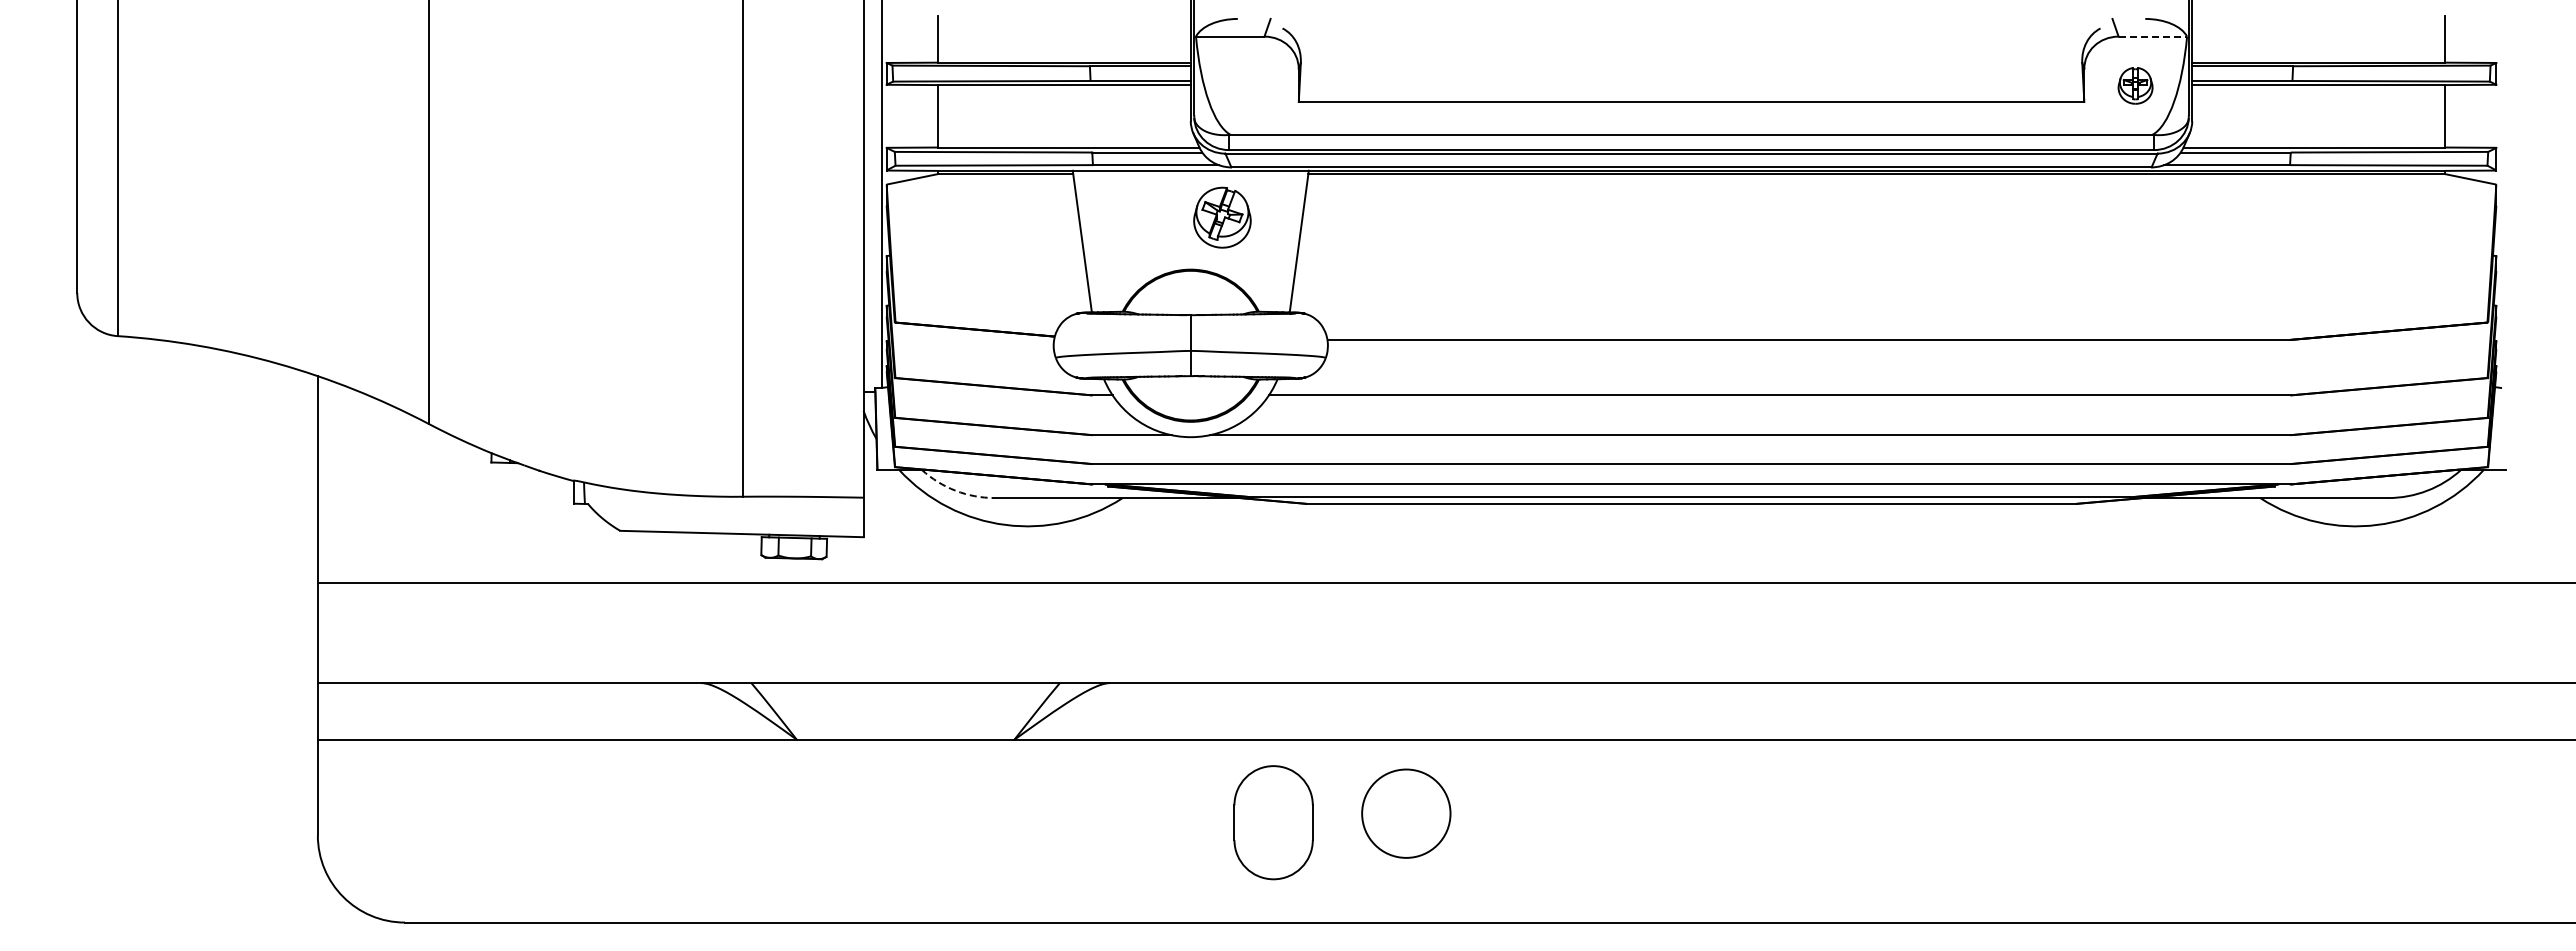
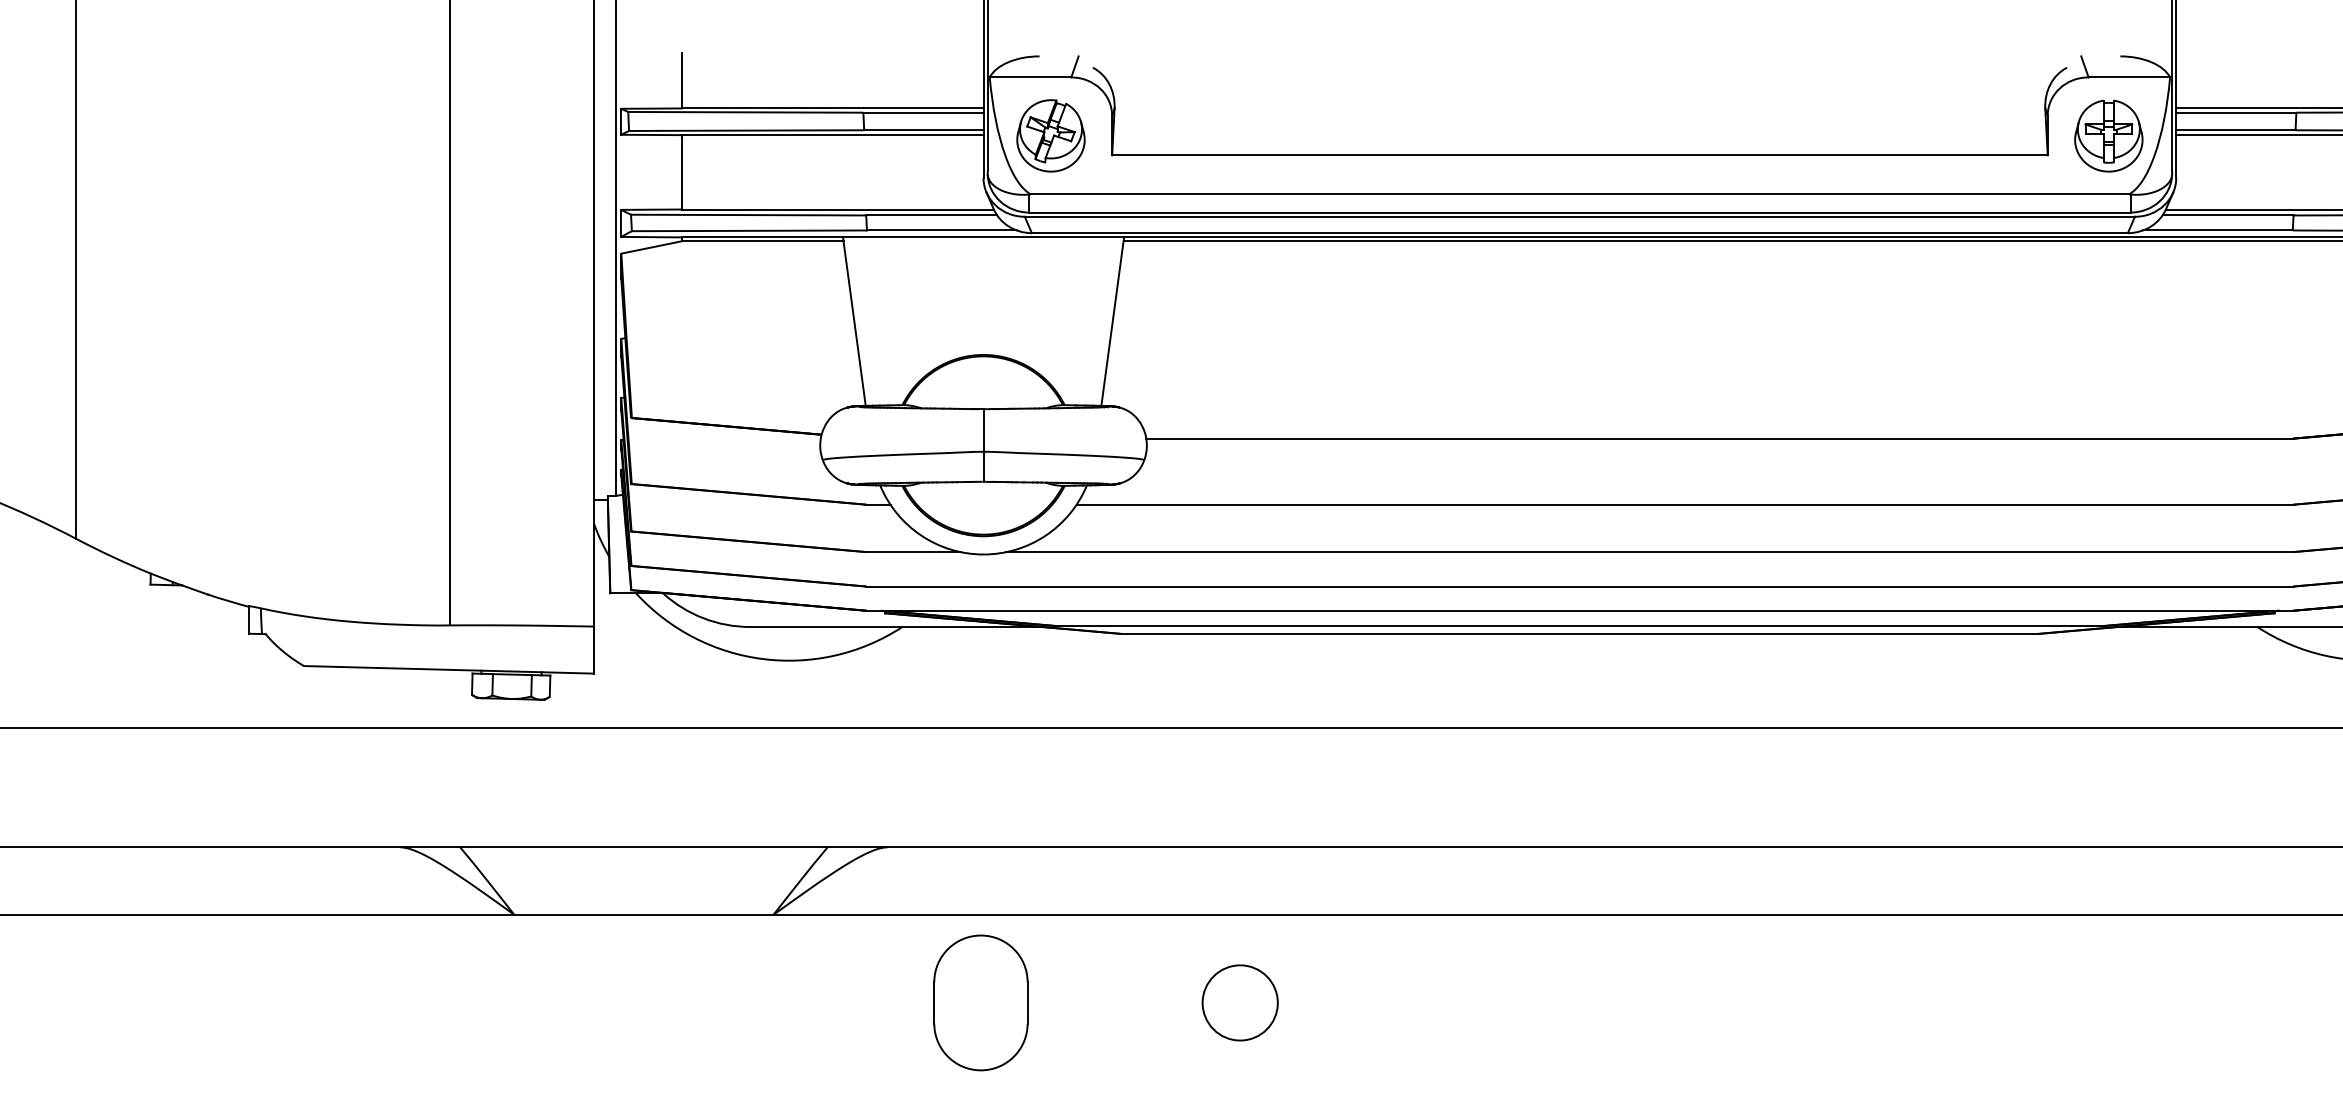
line: (2153, 36) -> (2130, 77), dashed -> solid
part: (2135, 85) -> (2108, 135), size x1.67
part: (1222, 217) -> (1051, 135), moved
arc: (955, 490) -> (703, 617), dashed -> solid
circle: (1405, 813) -> (1239, 1002), size x0.71
part: (1273, 822) -> (980, 1002), moved

